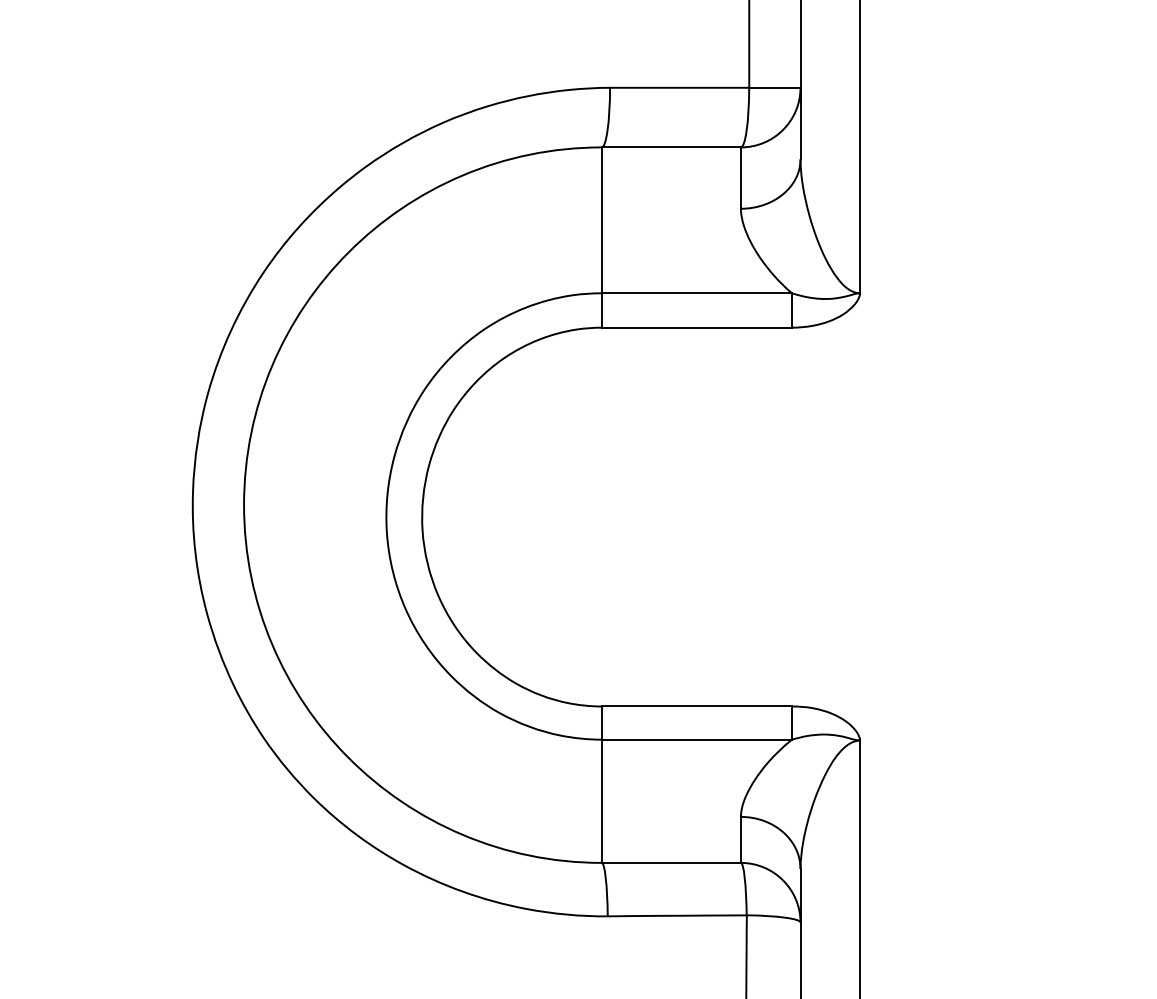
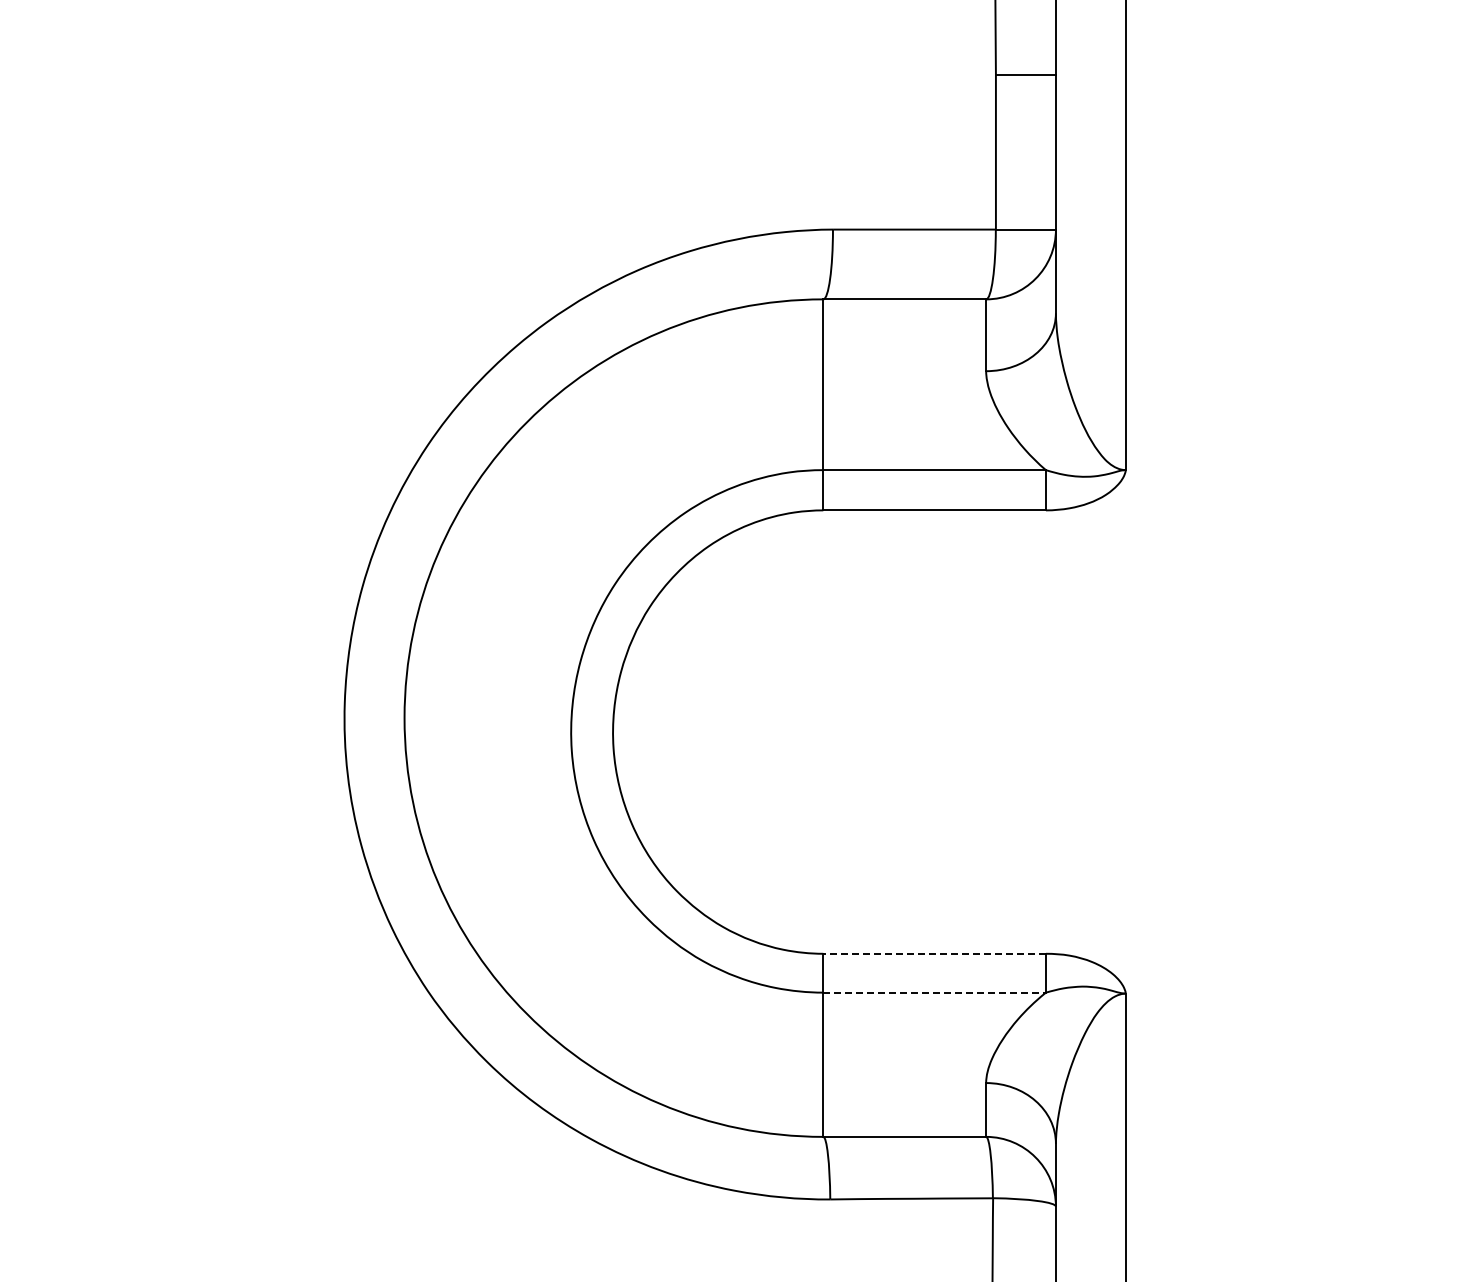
line: (696, 706) -> (934, 953), solid -> dashed
line: (697, 739) -> (935, 992), solid -> dashed

